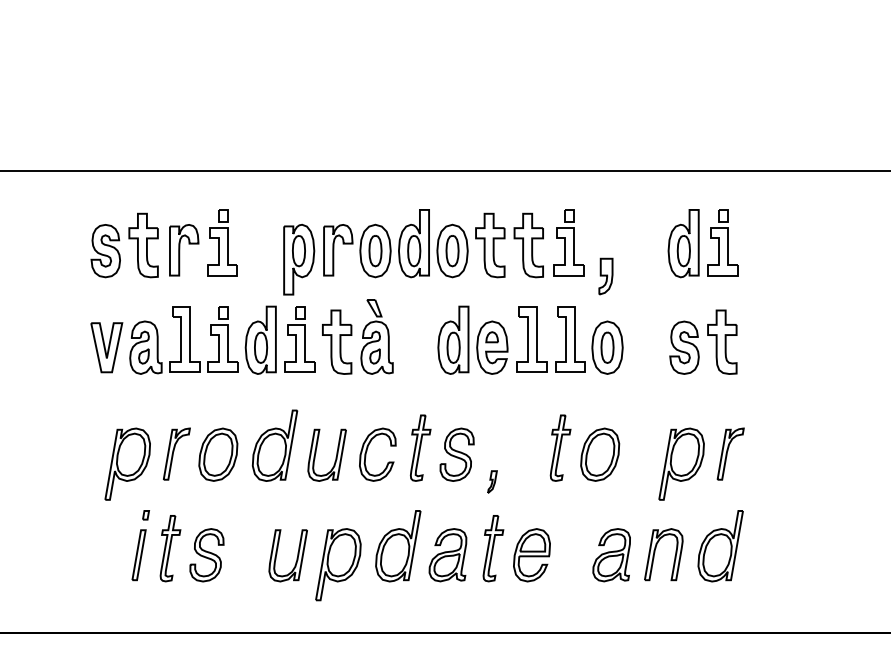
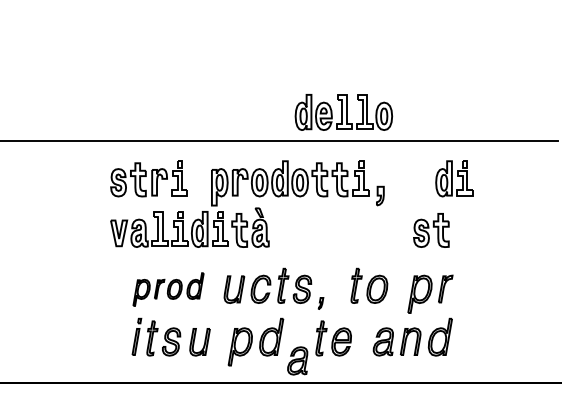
part: (703, 242) -> (454, 178), moved
part: (529, 340) -> (343, 112), moved
part: (201, 454) -> (168, 289), size x0.7
part: (447, 554) -> (297, 360), moved
part: (287, 556) -> (199, 342), moved

